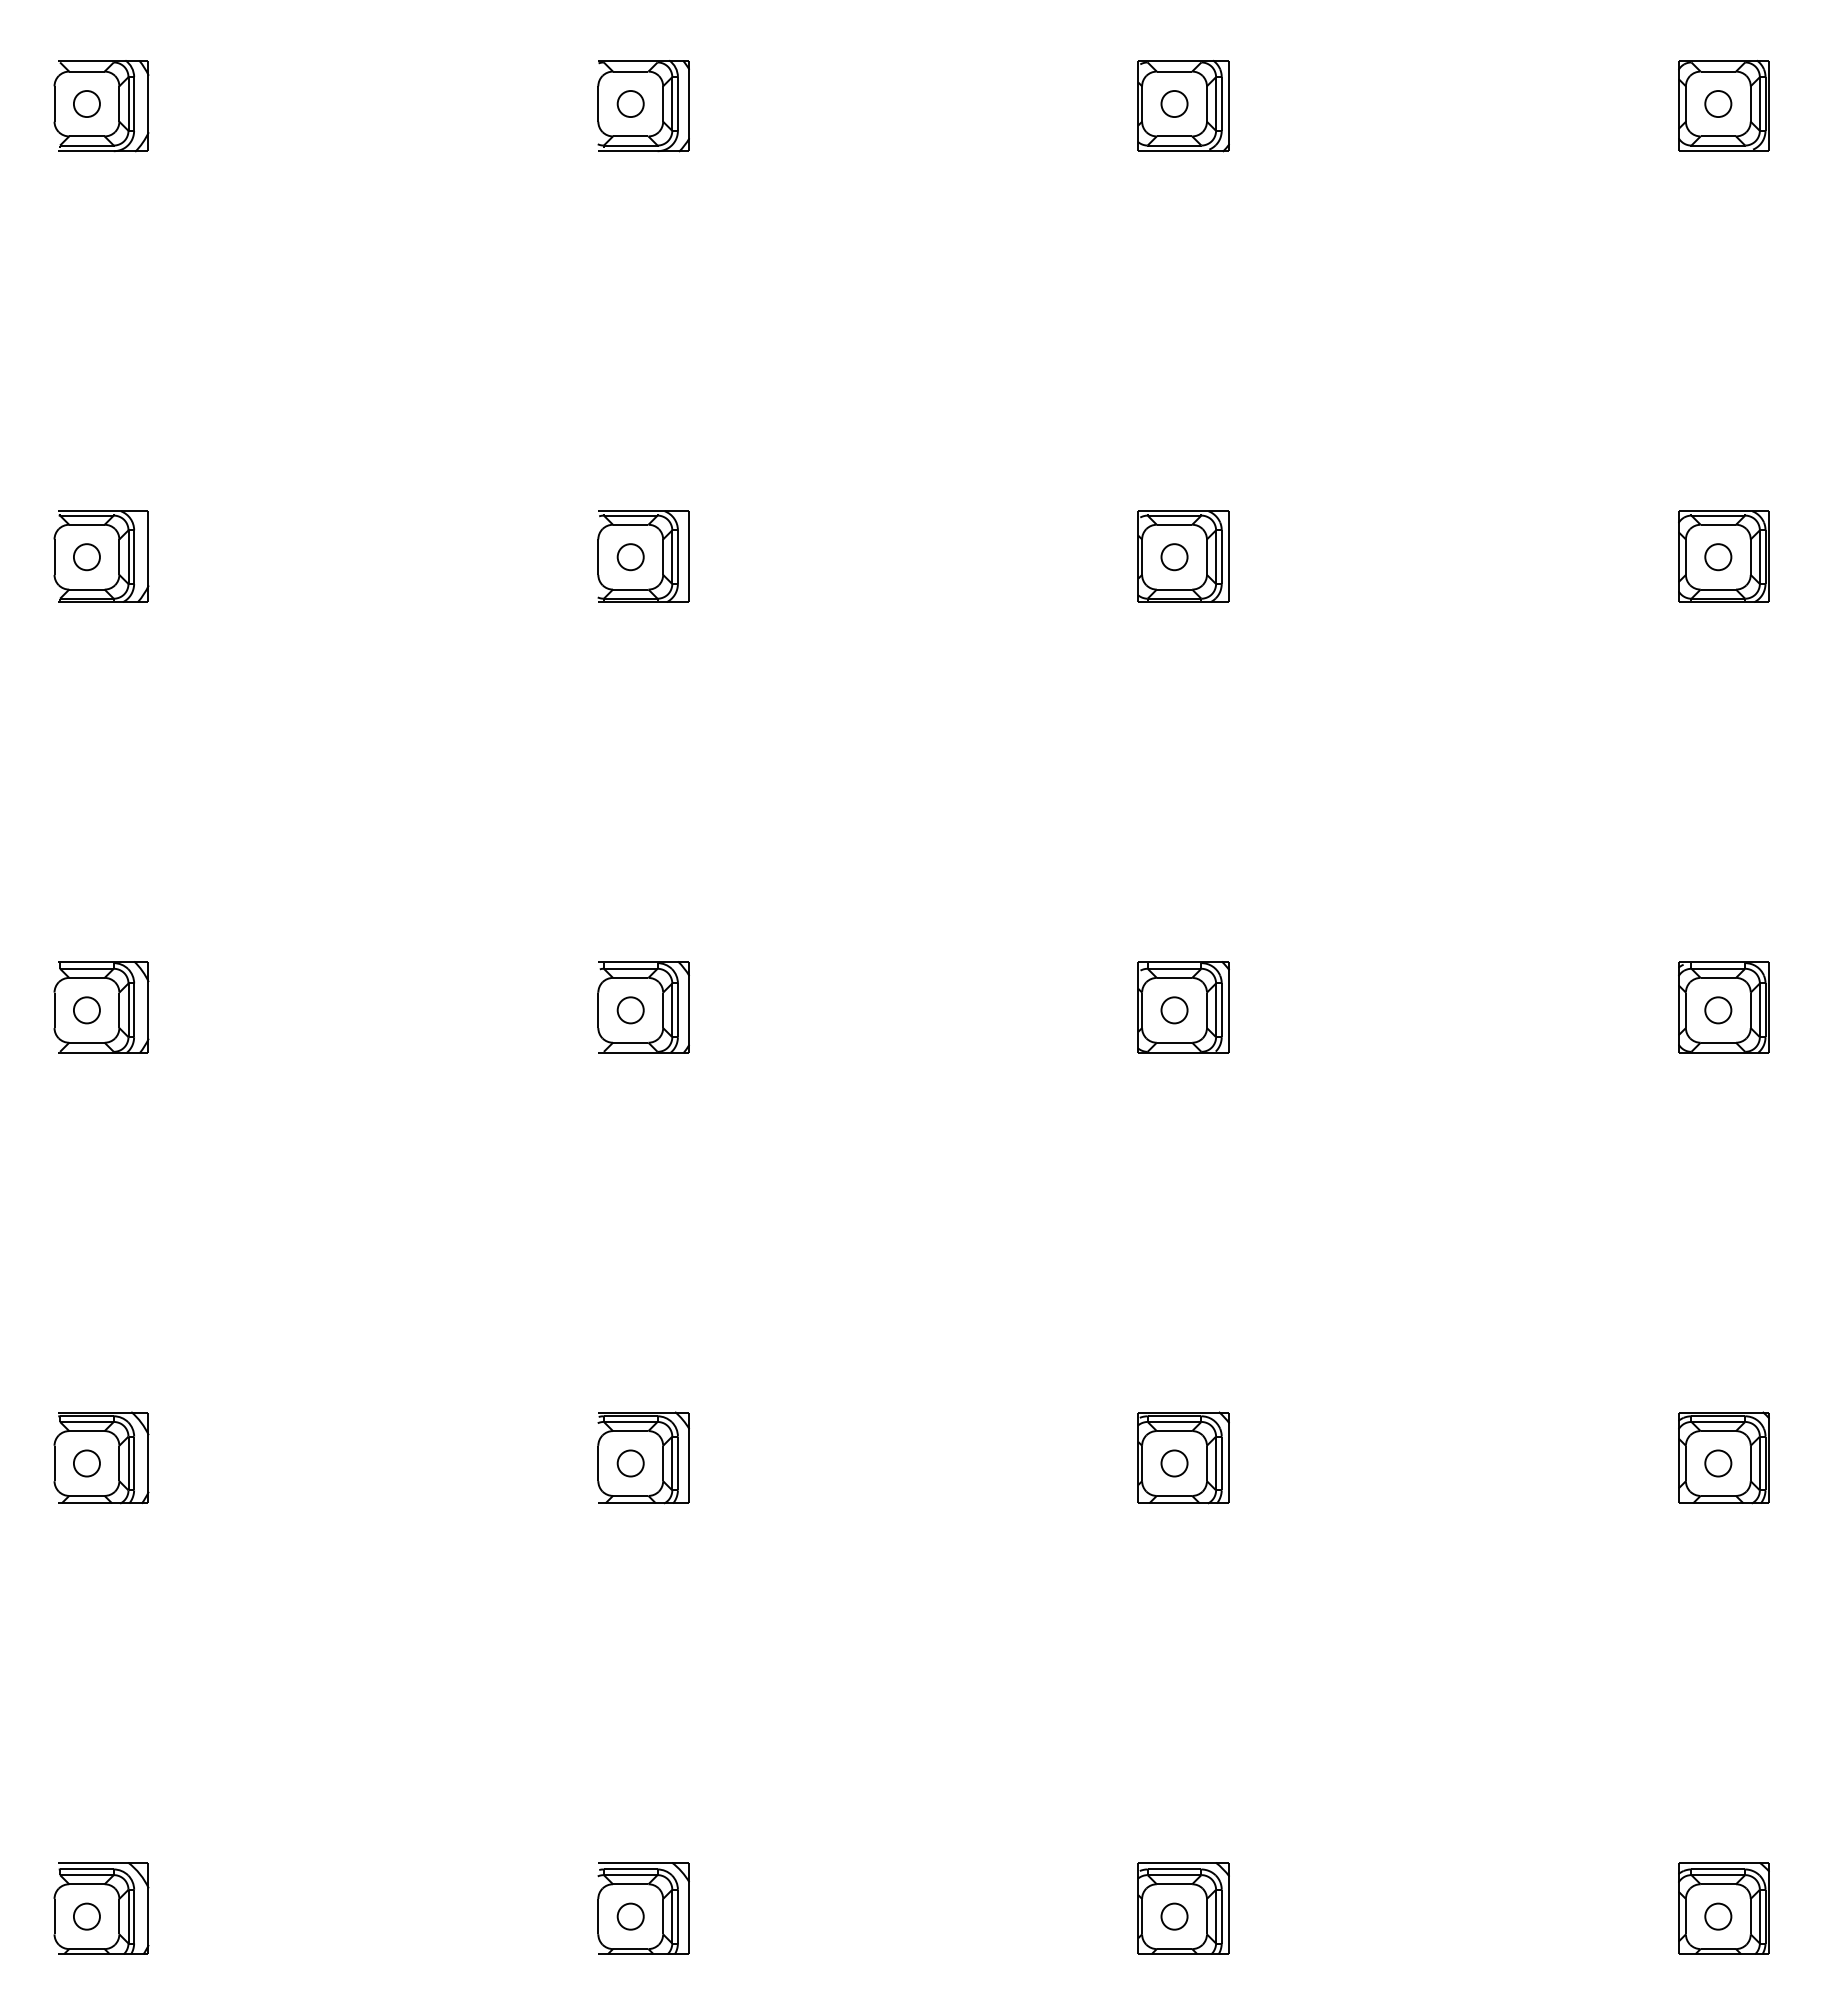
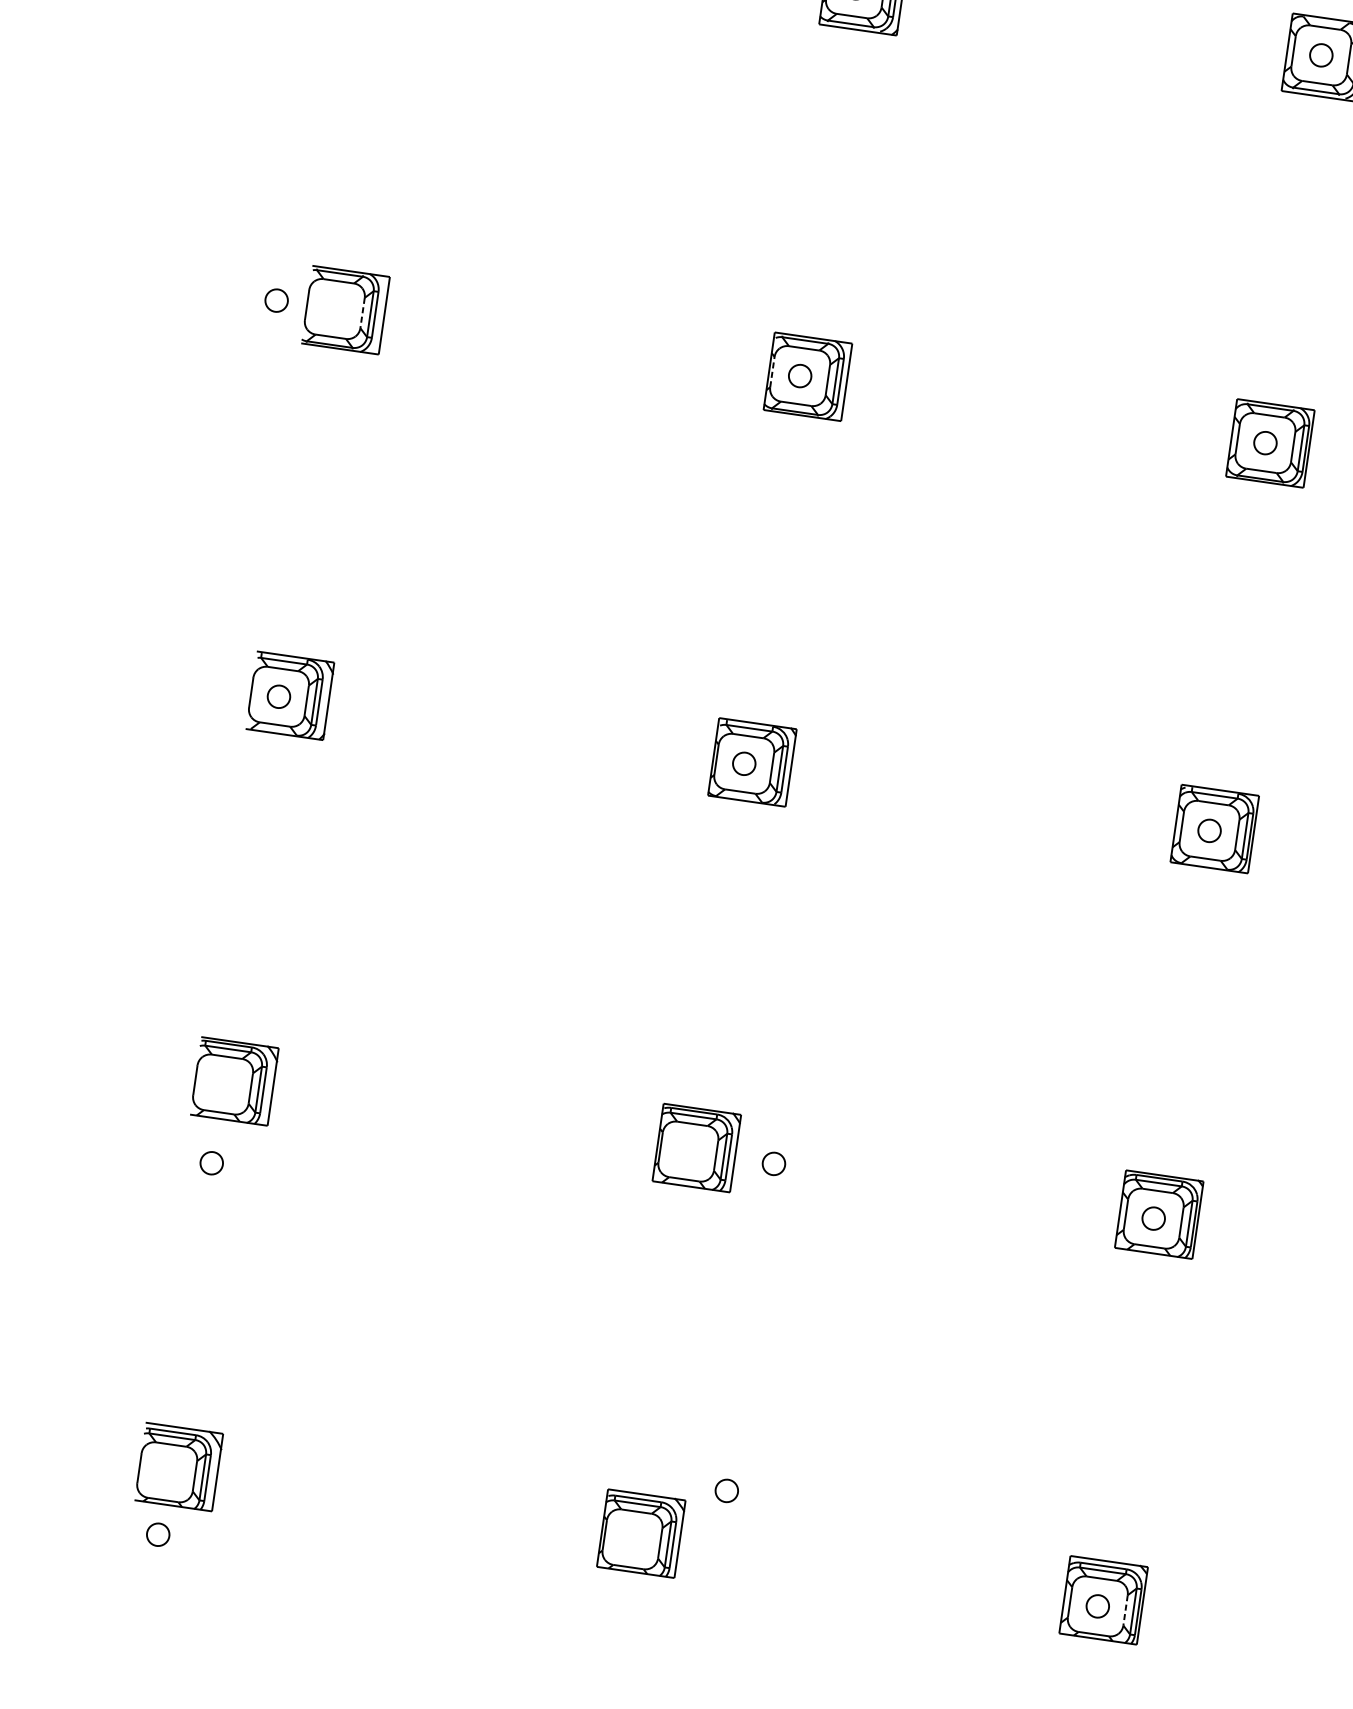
part: (630, 557) -> (276, 300), moved
line: (663, 557) -> (362, 313), solid -> dashed
line: (1142, 557) -> (772, 372), solid -> dashed
part: (630, 1463) -> (211, 1163), moved
part: (1174, 1463) -> (773, 1163), moved
part: (630, 1916) -> (158, 1534), moved
part: (1174, 1916) -> (726, 1490), moved
line: (1750, 1916) -> (1125, 1610), solid -> dashed

